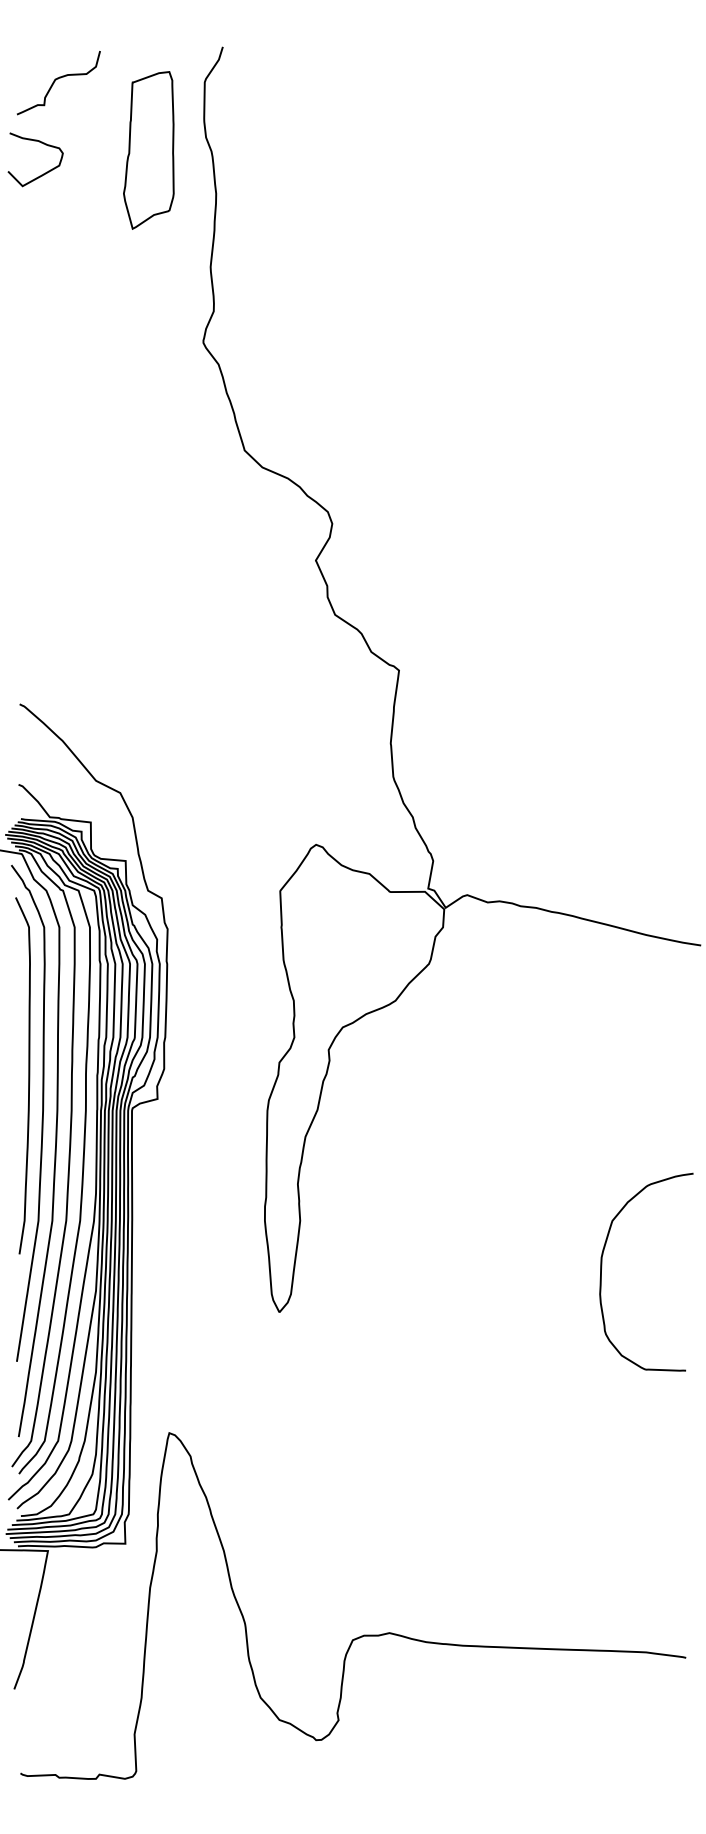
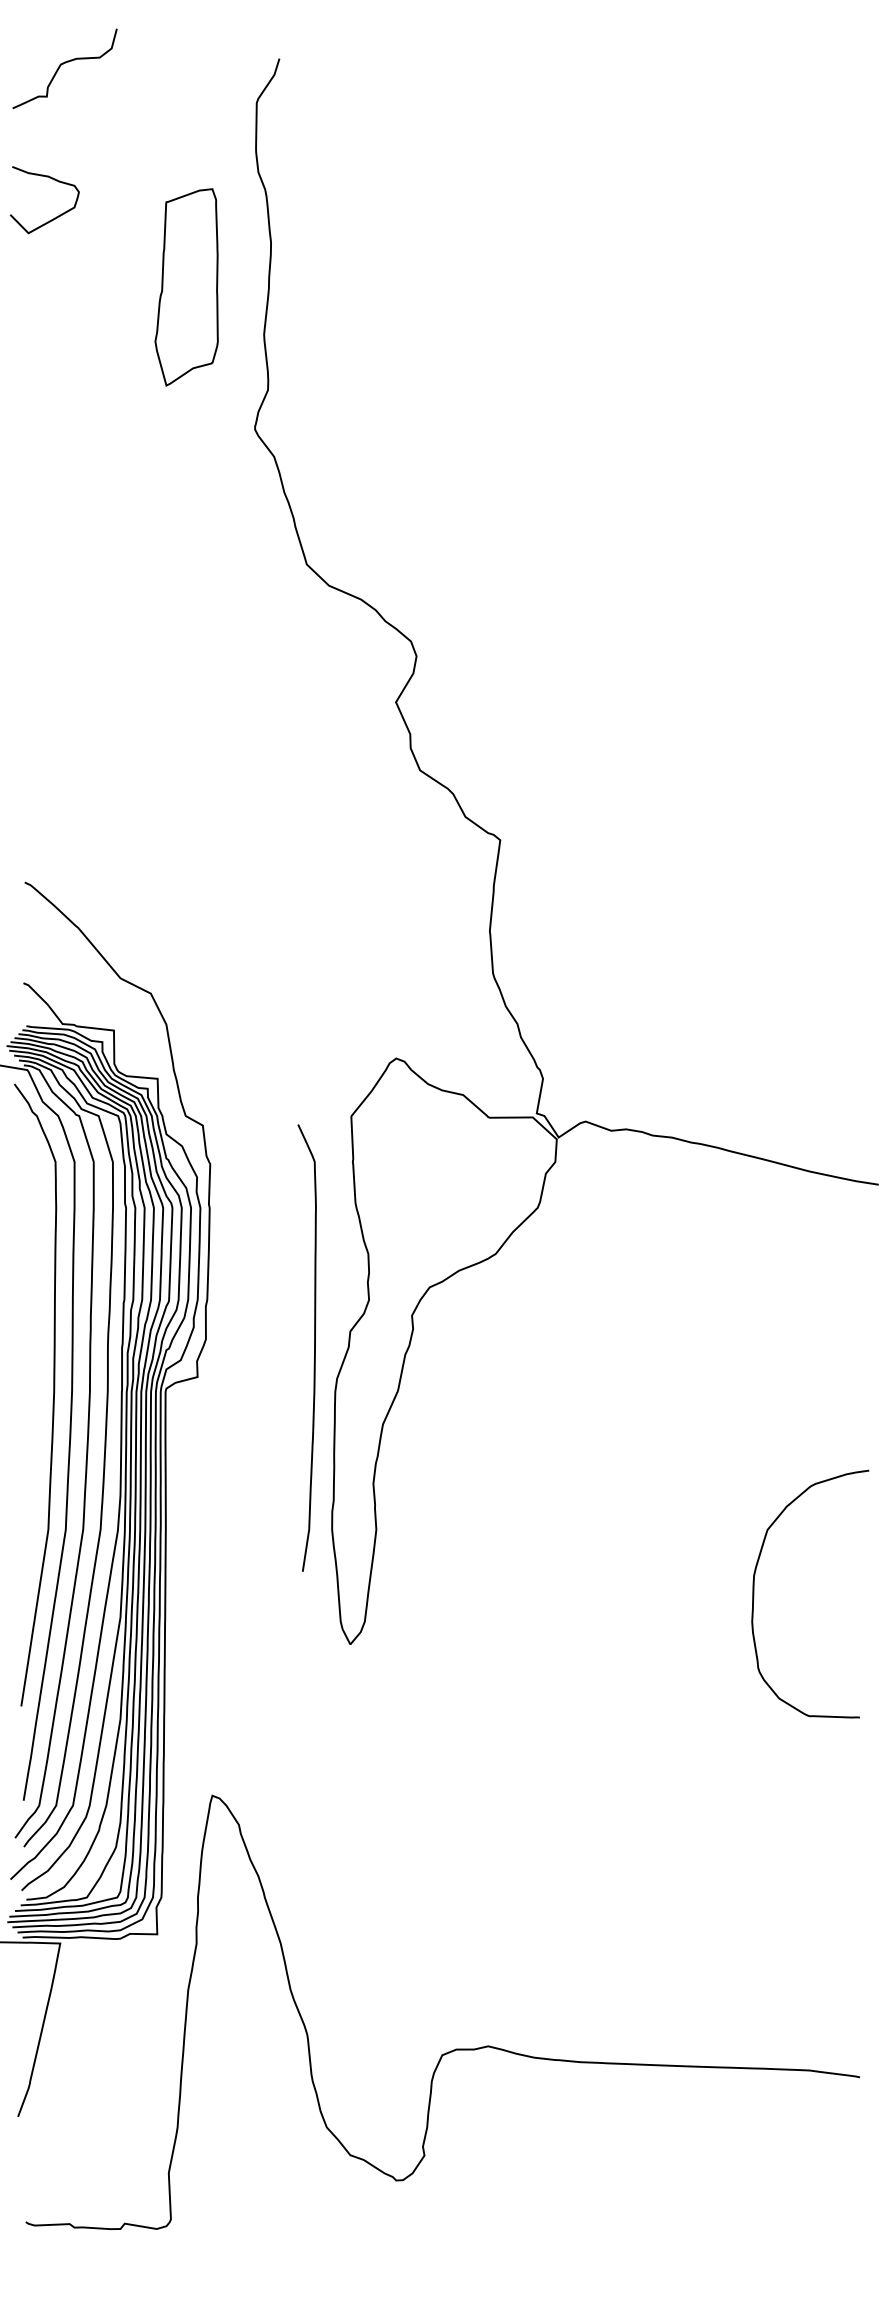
curve: (56, 80) -> (62, 65), moved
part: (148, 150) -> (186, 287), moved
curve: (28, 1075) -> (314, 1347), moved

